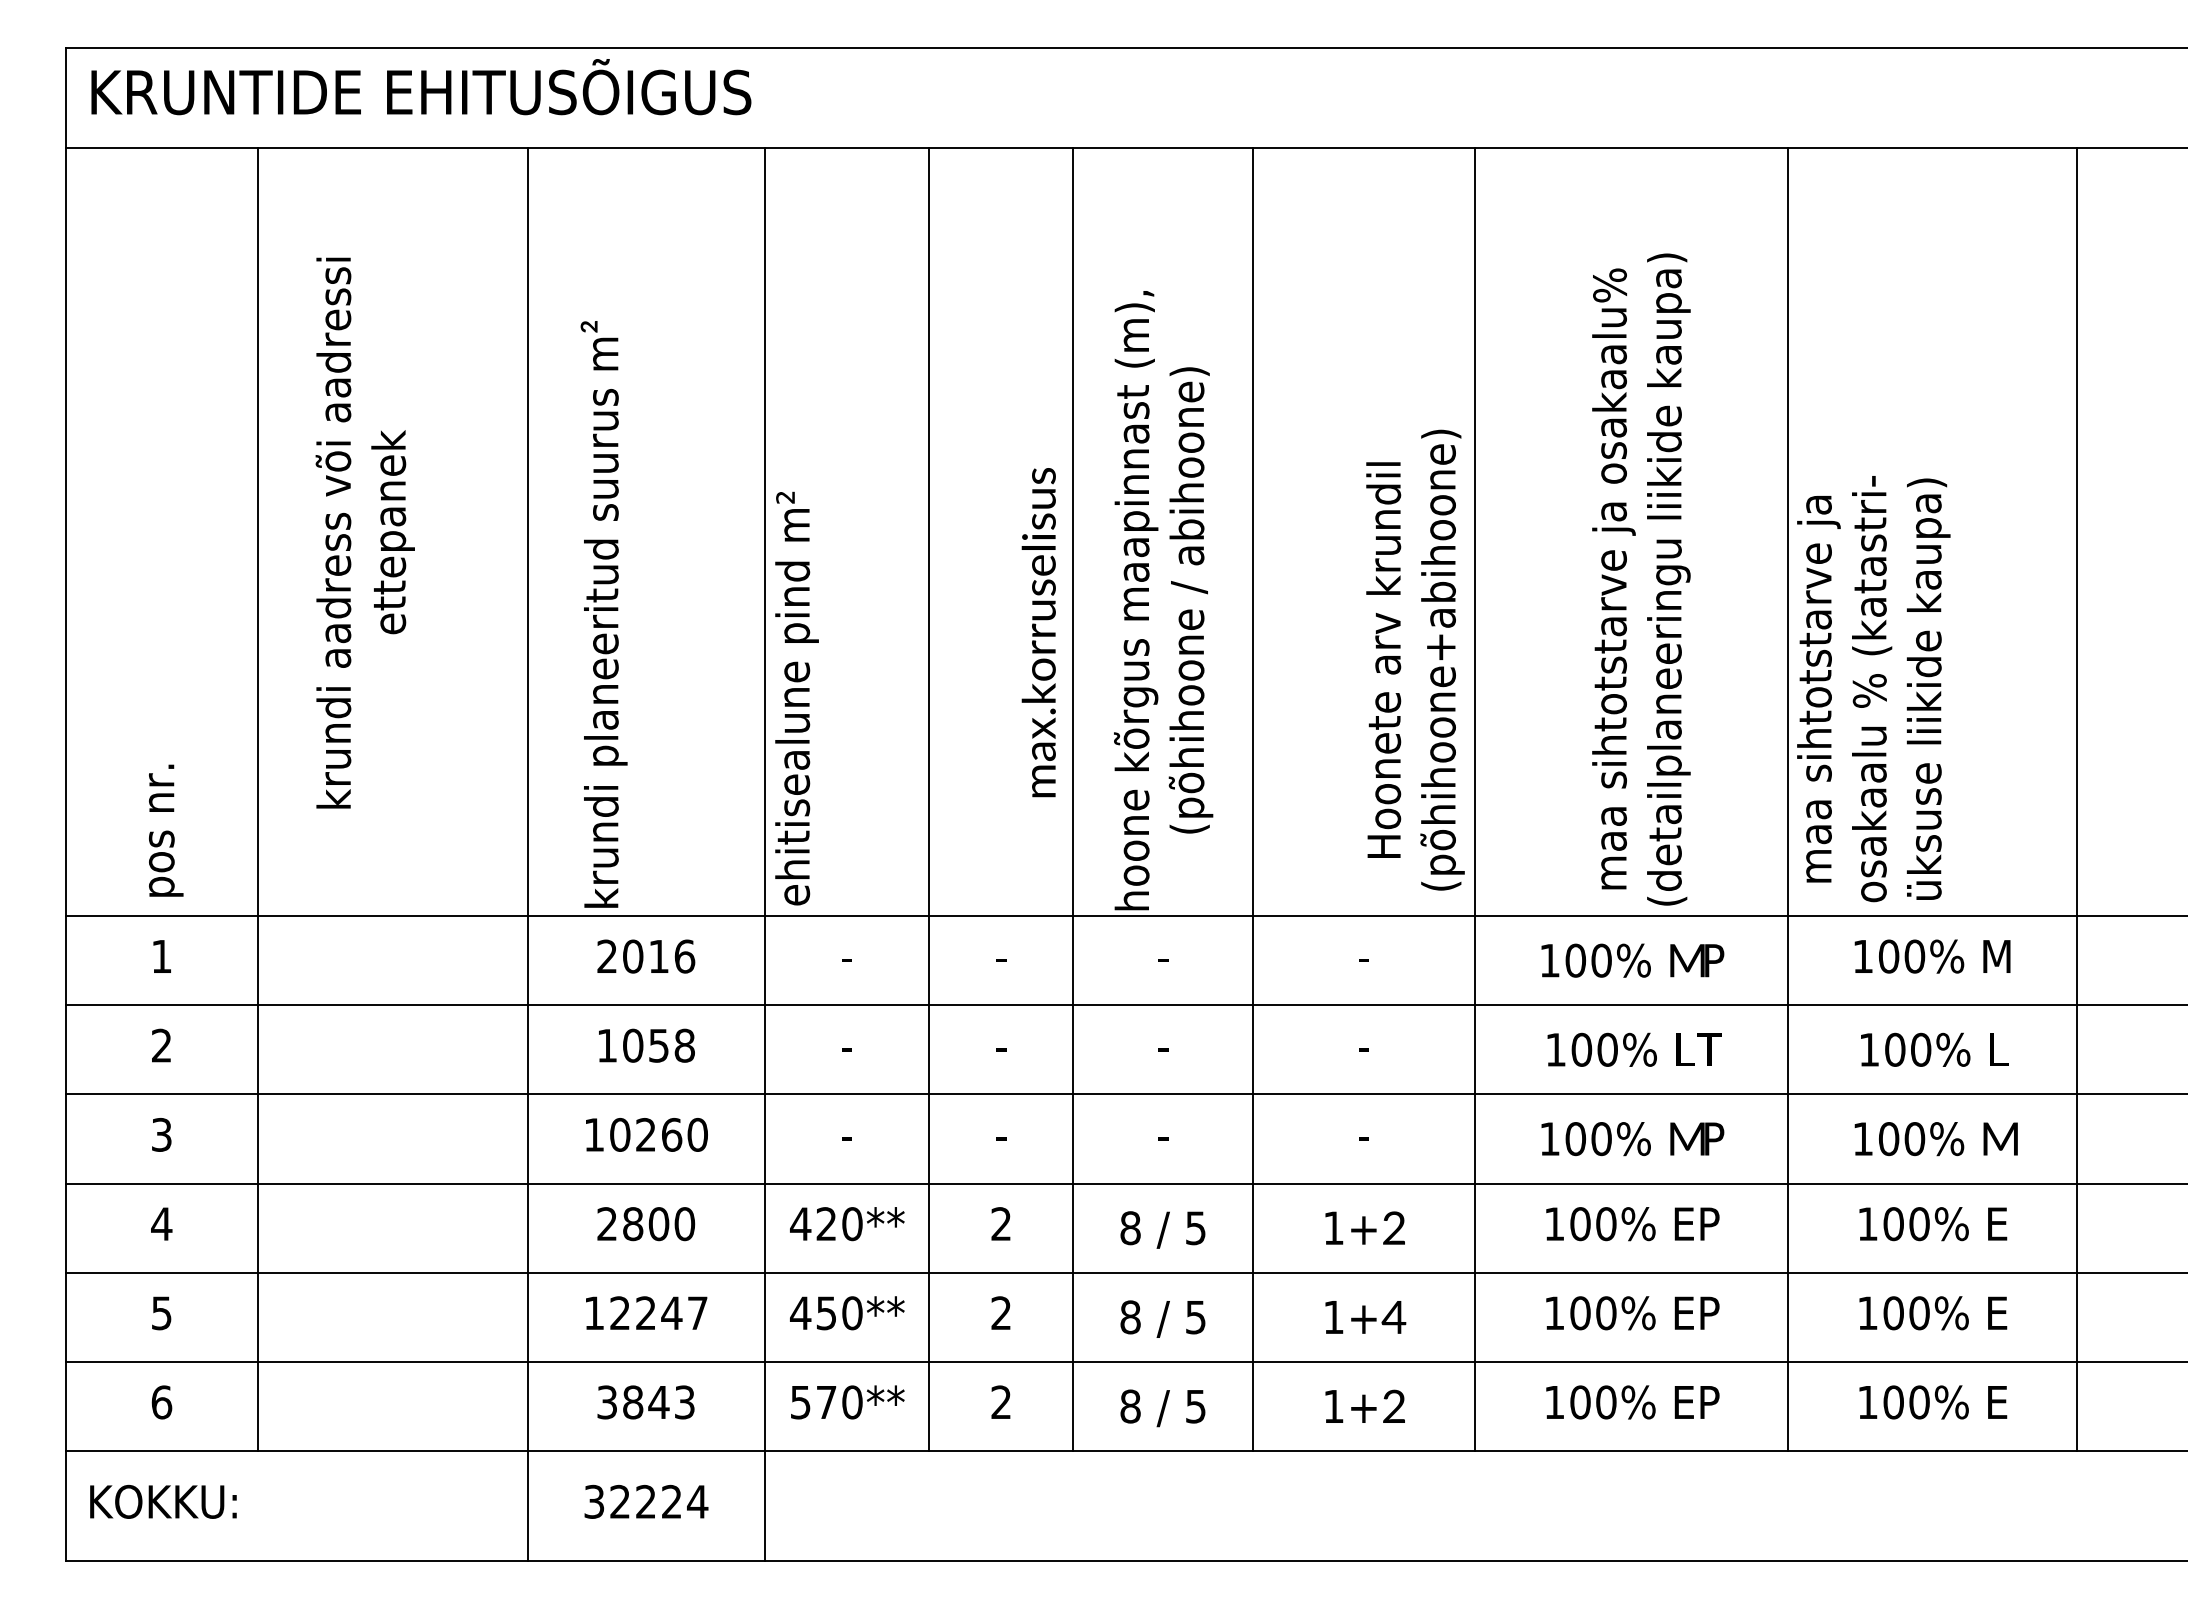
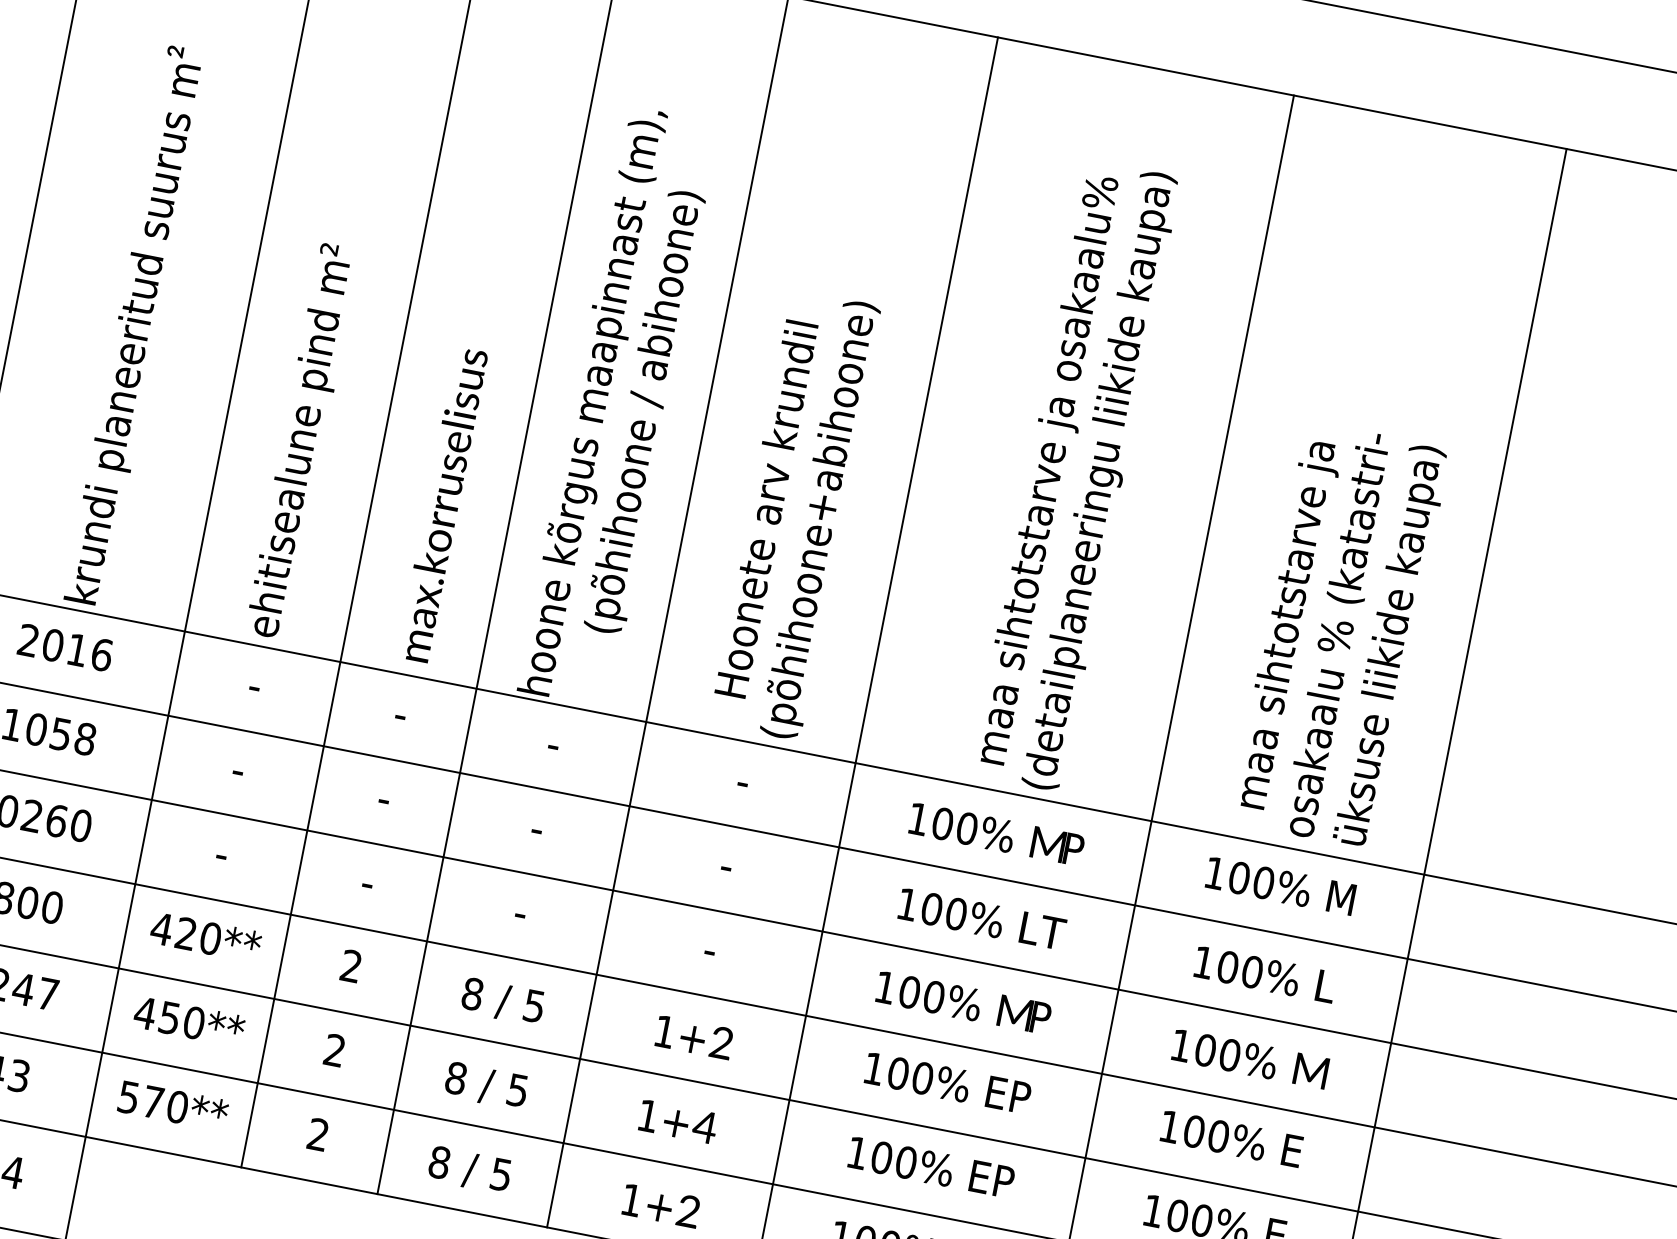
text: (603, 614) -> (135, 326), moved
text: (1038, 632) -> (442, 504), moved
text: (1415, 659) -> (796, 514), moved
text: (1873, 689) -> (1339, 635), moved
text: (796, 698) -> (302, 441), moved

